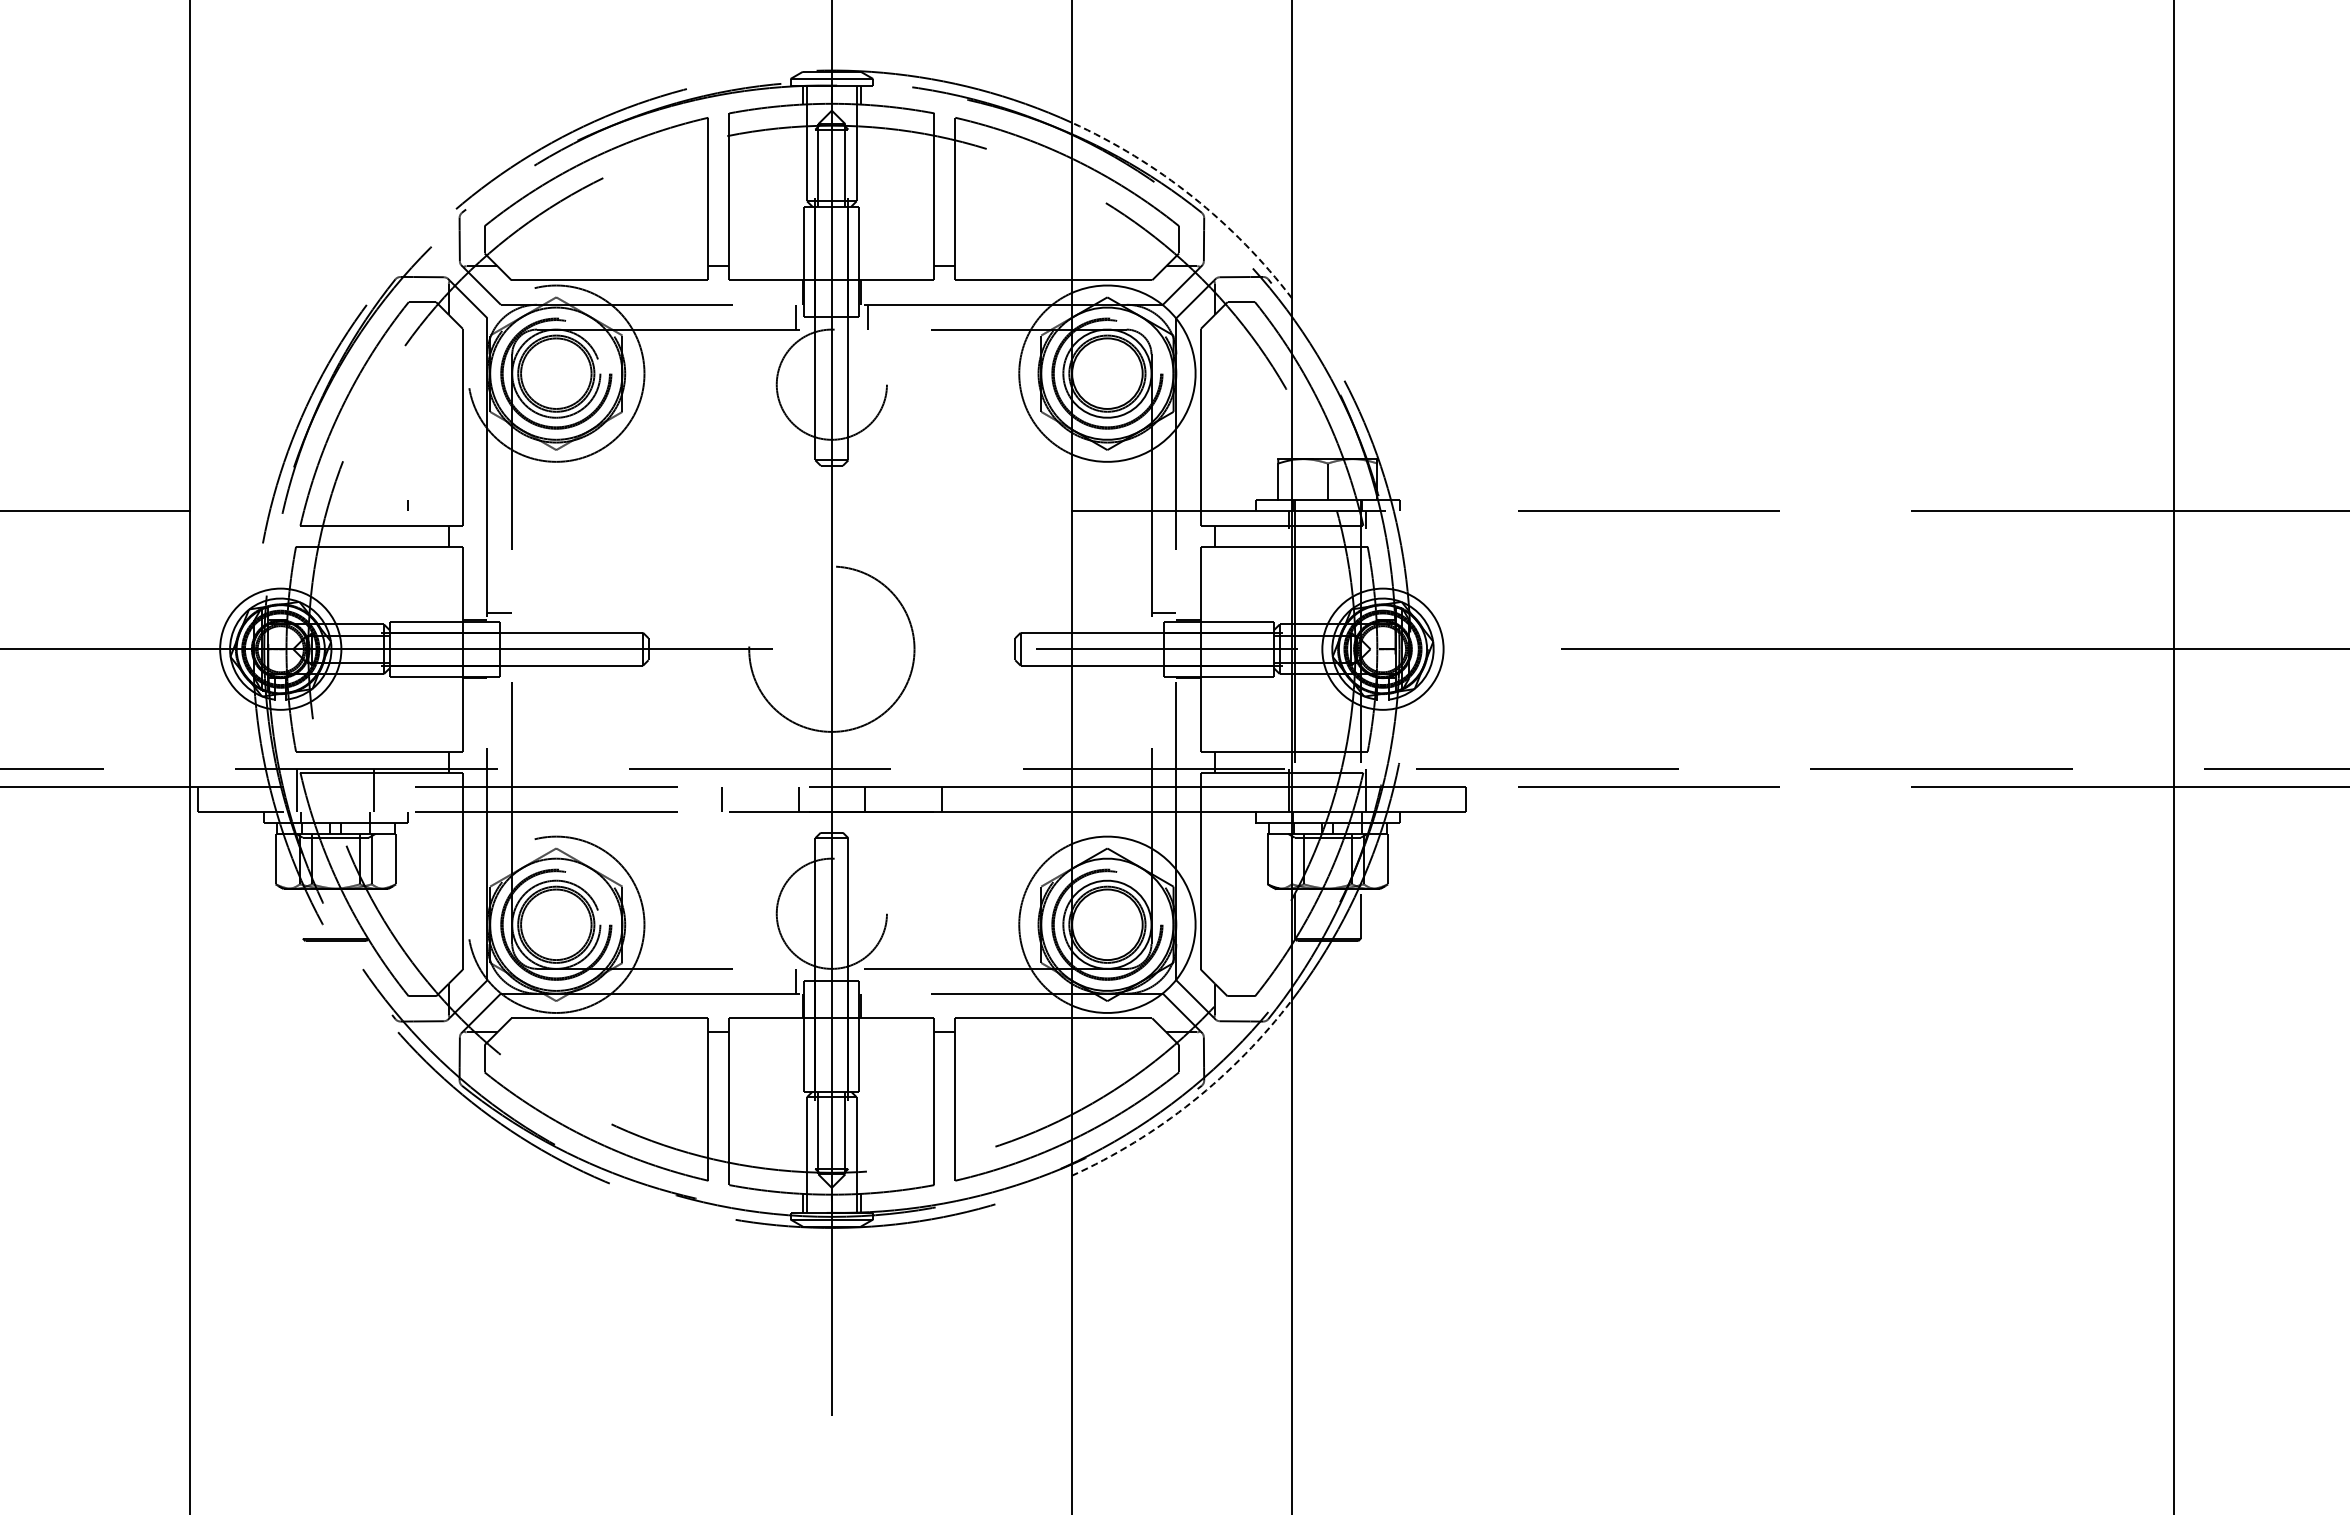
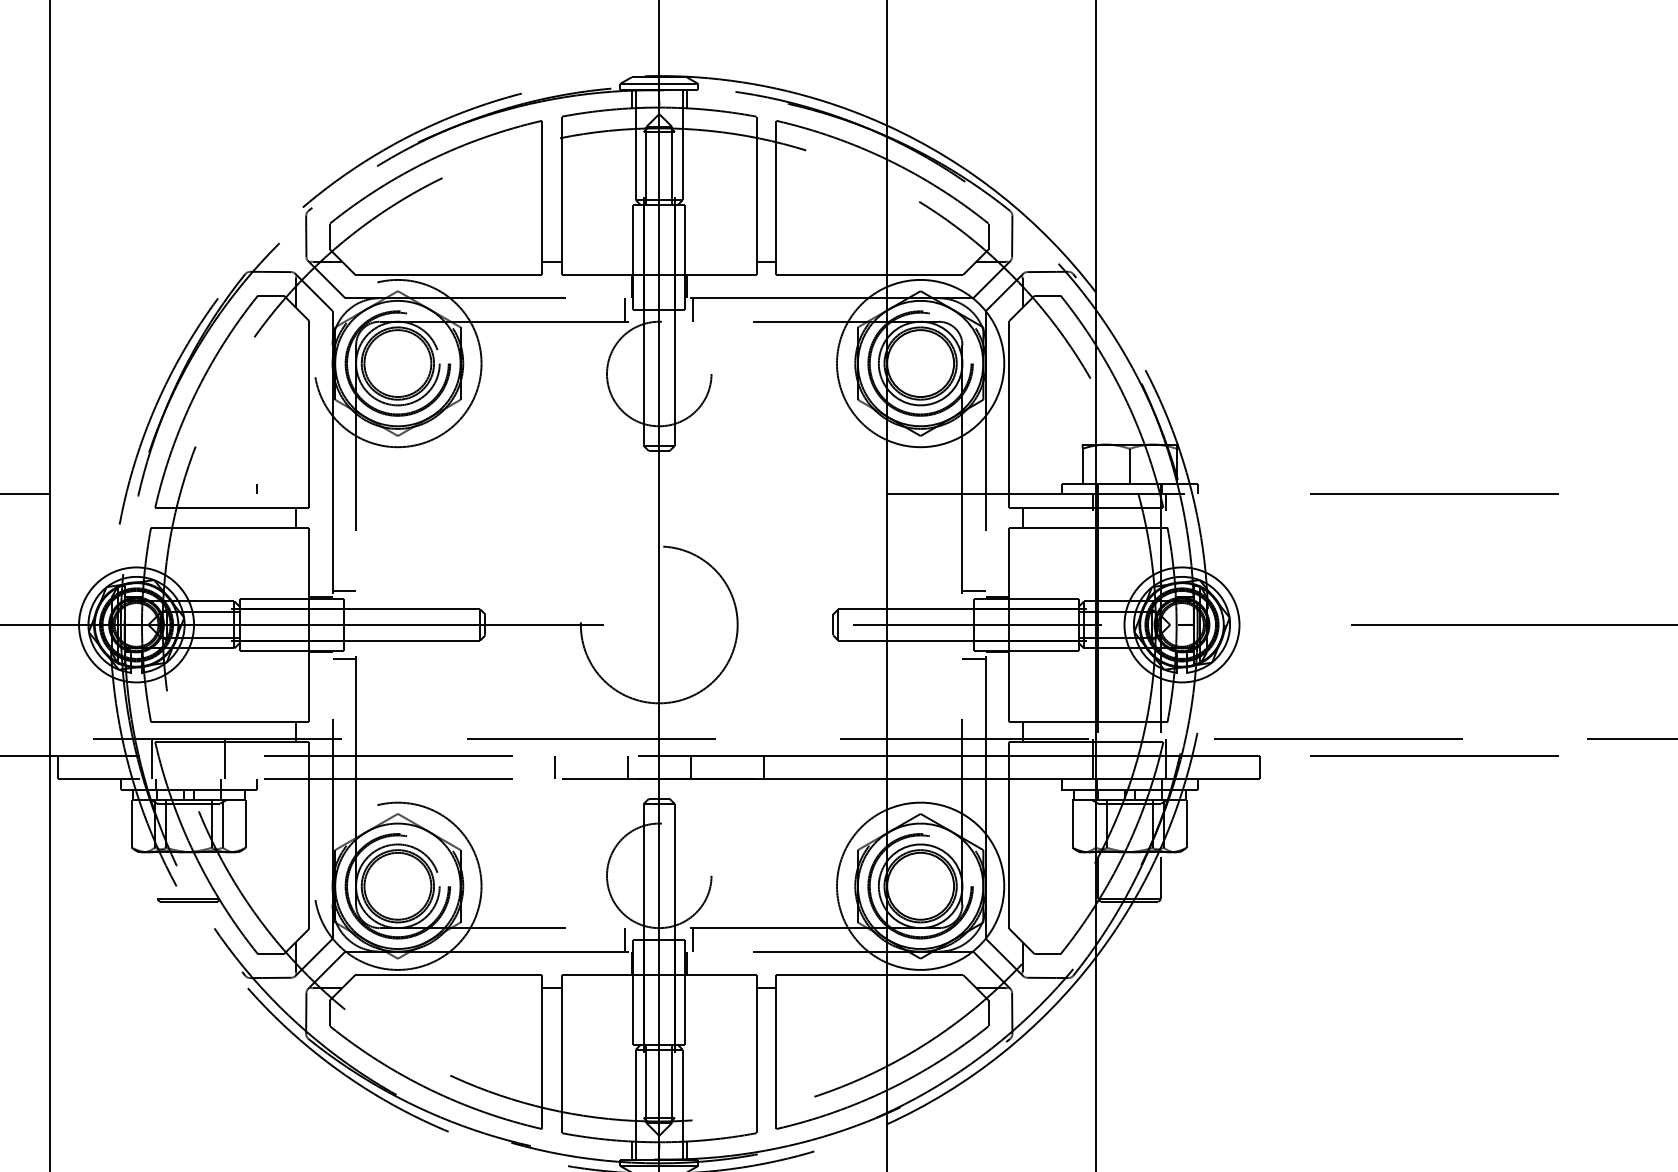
arc: (1192, 196) -> (1001, 195), dashed -> solid
line: (499, 685) -> (344, 659), added
line: (1163, 685) -> (973, 659), added
line: (867, 980) -> (693, 939), added
arc: (1192, 1101) -> (1001, 1053), dashed -> solid

